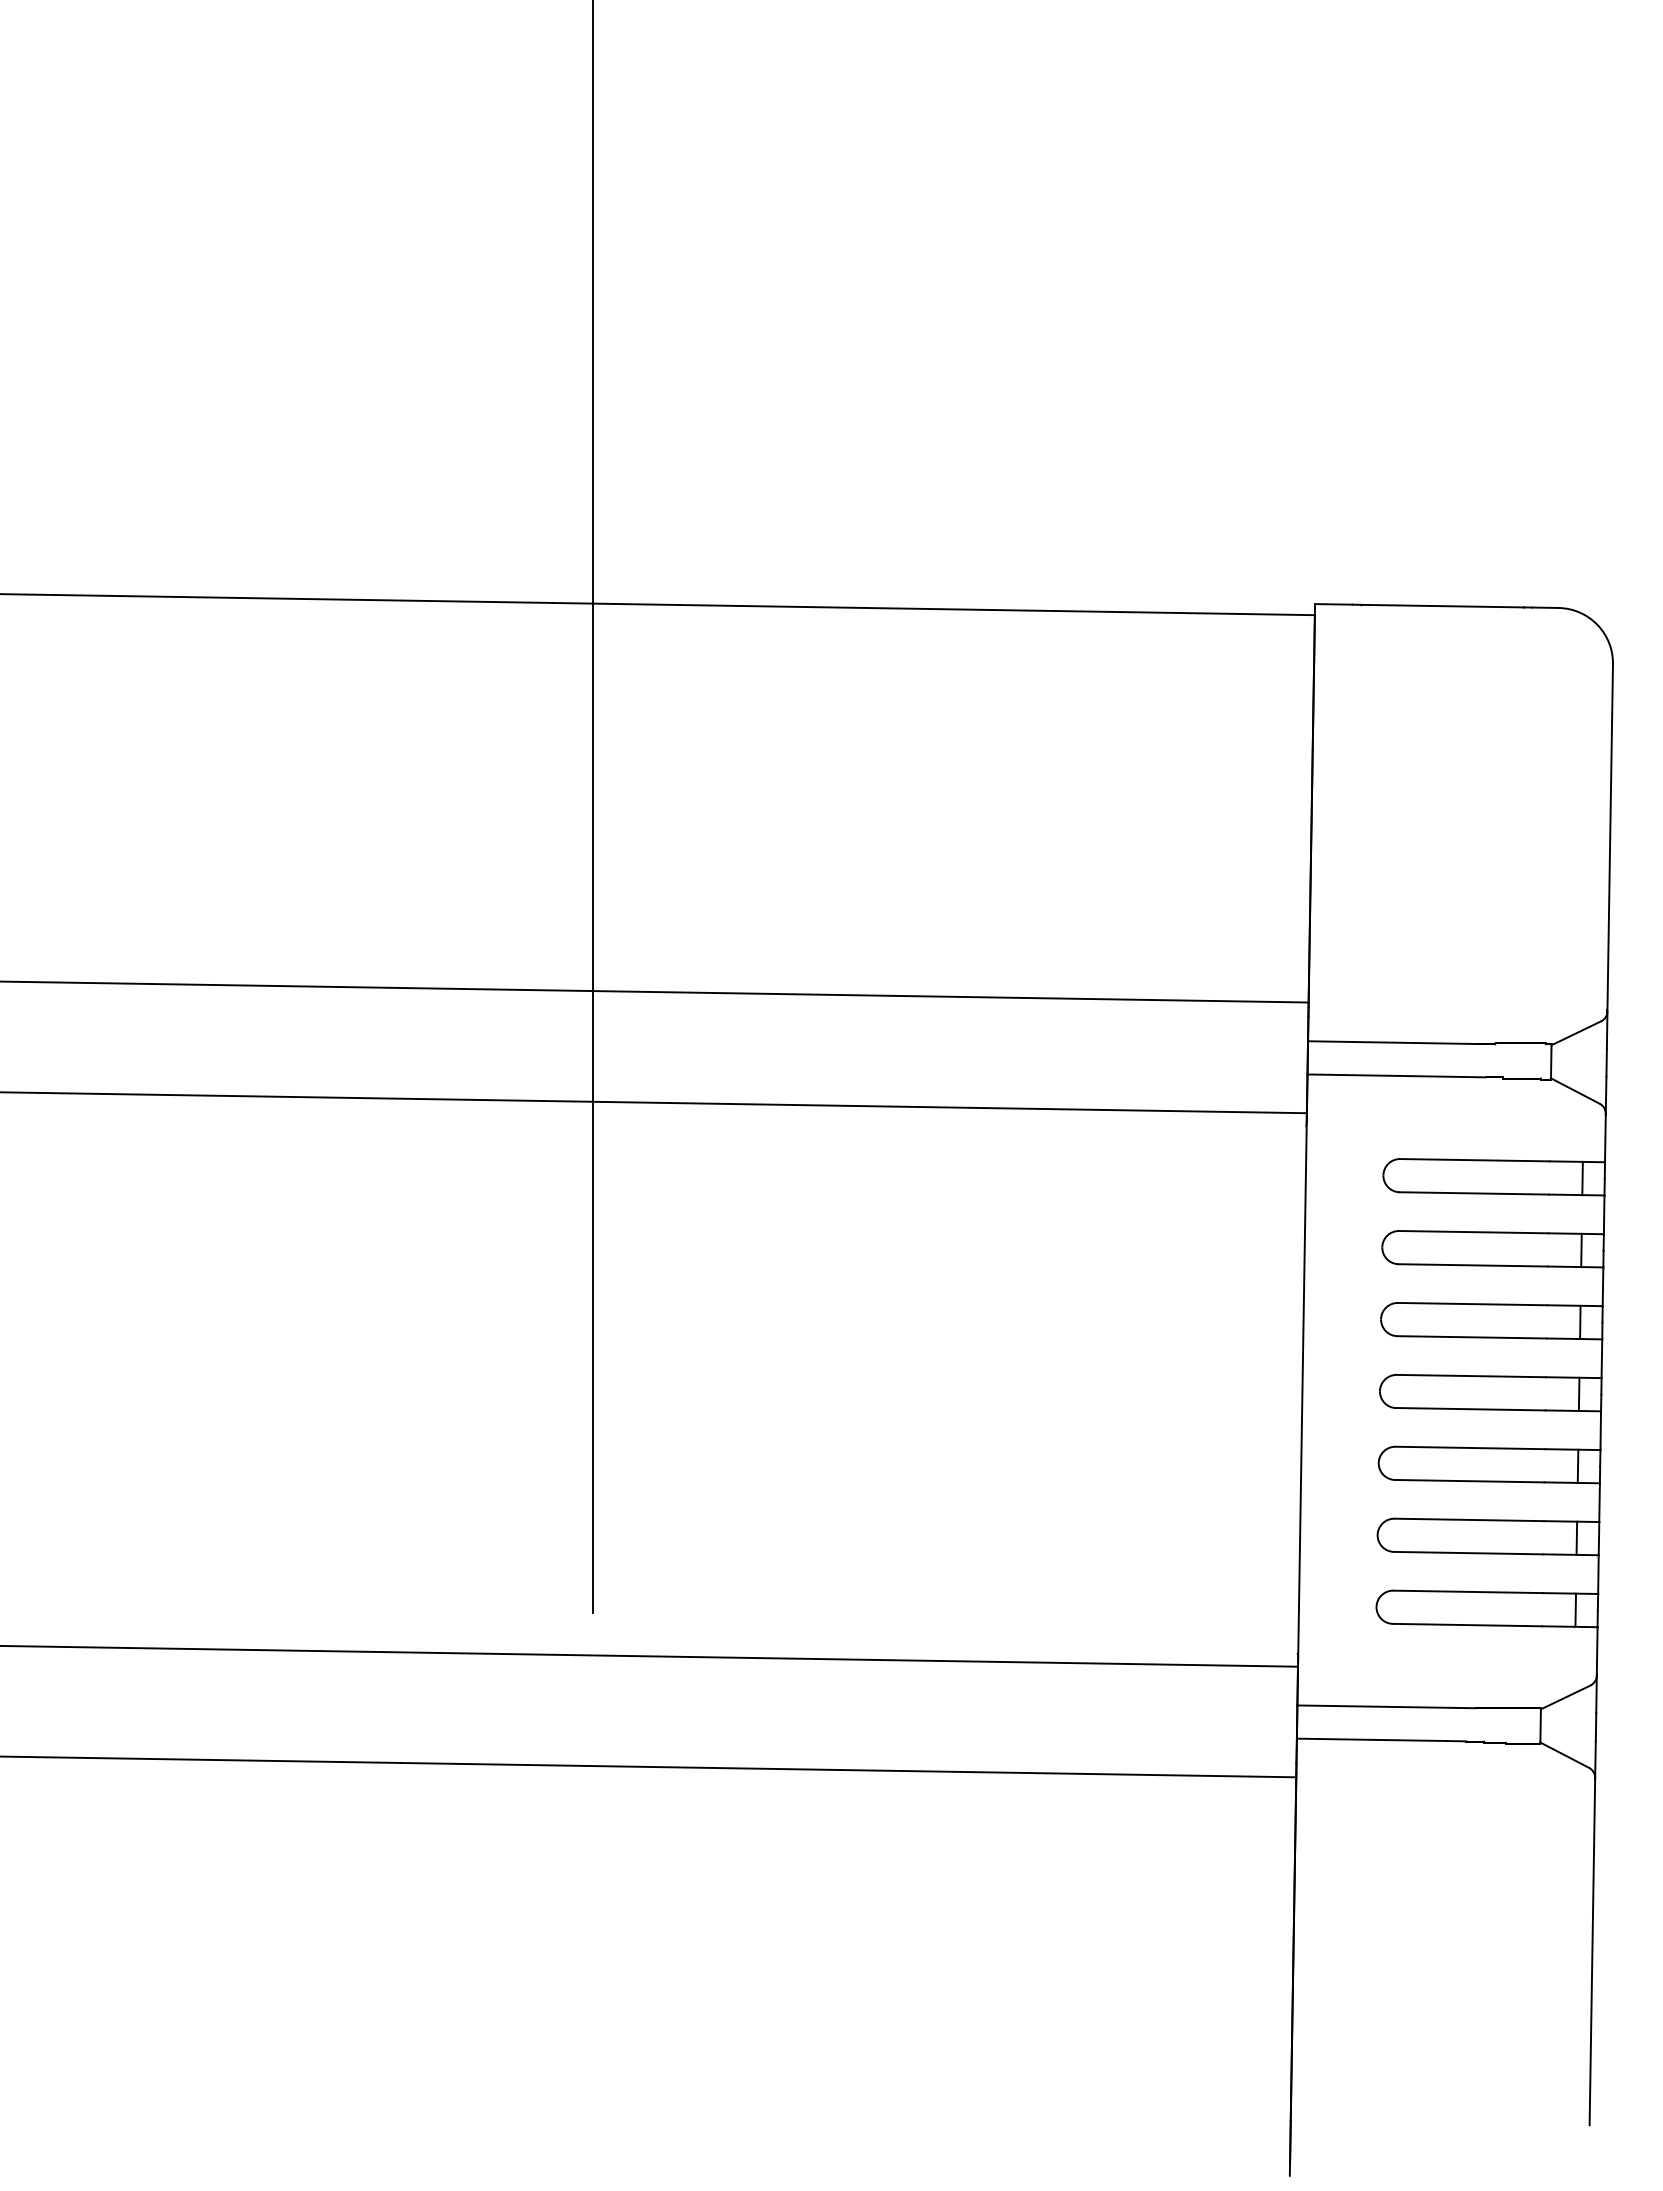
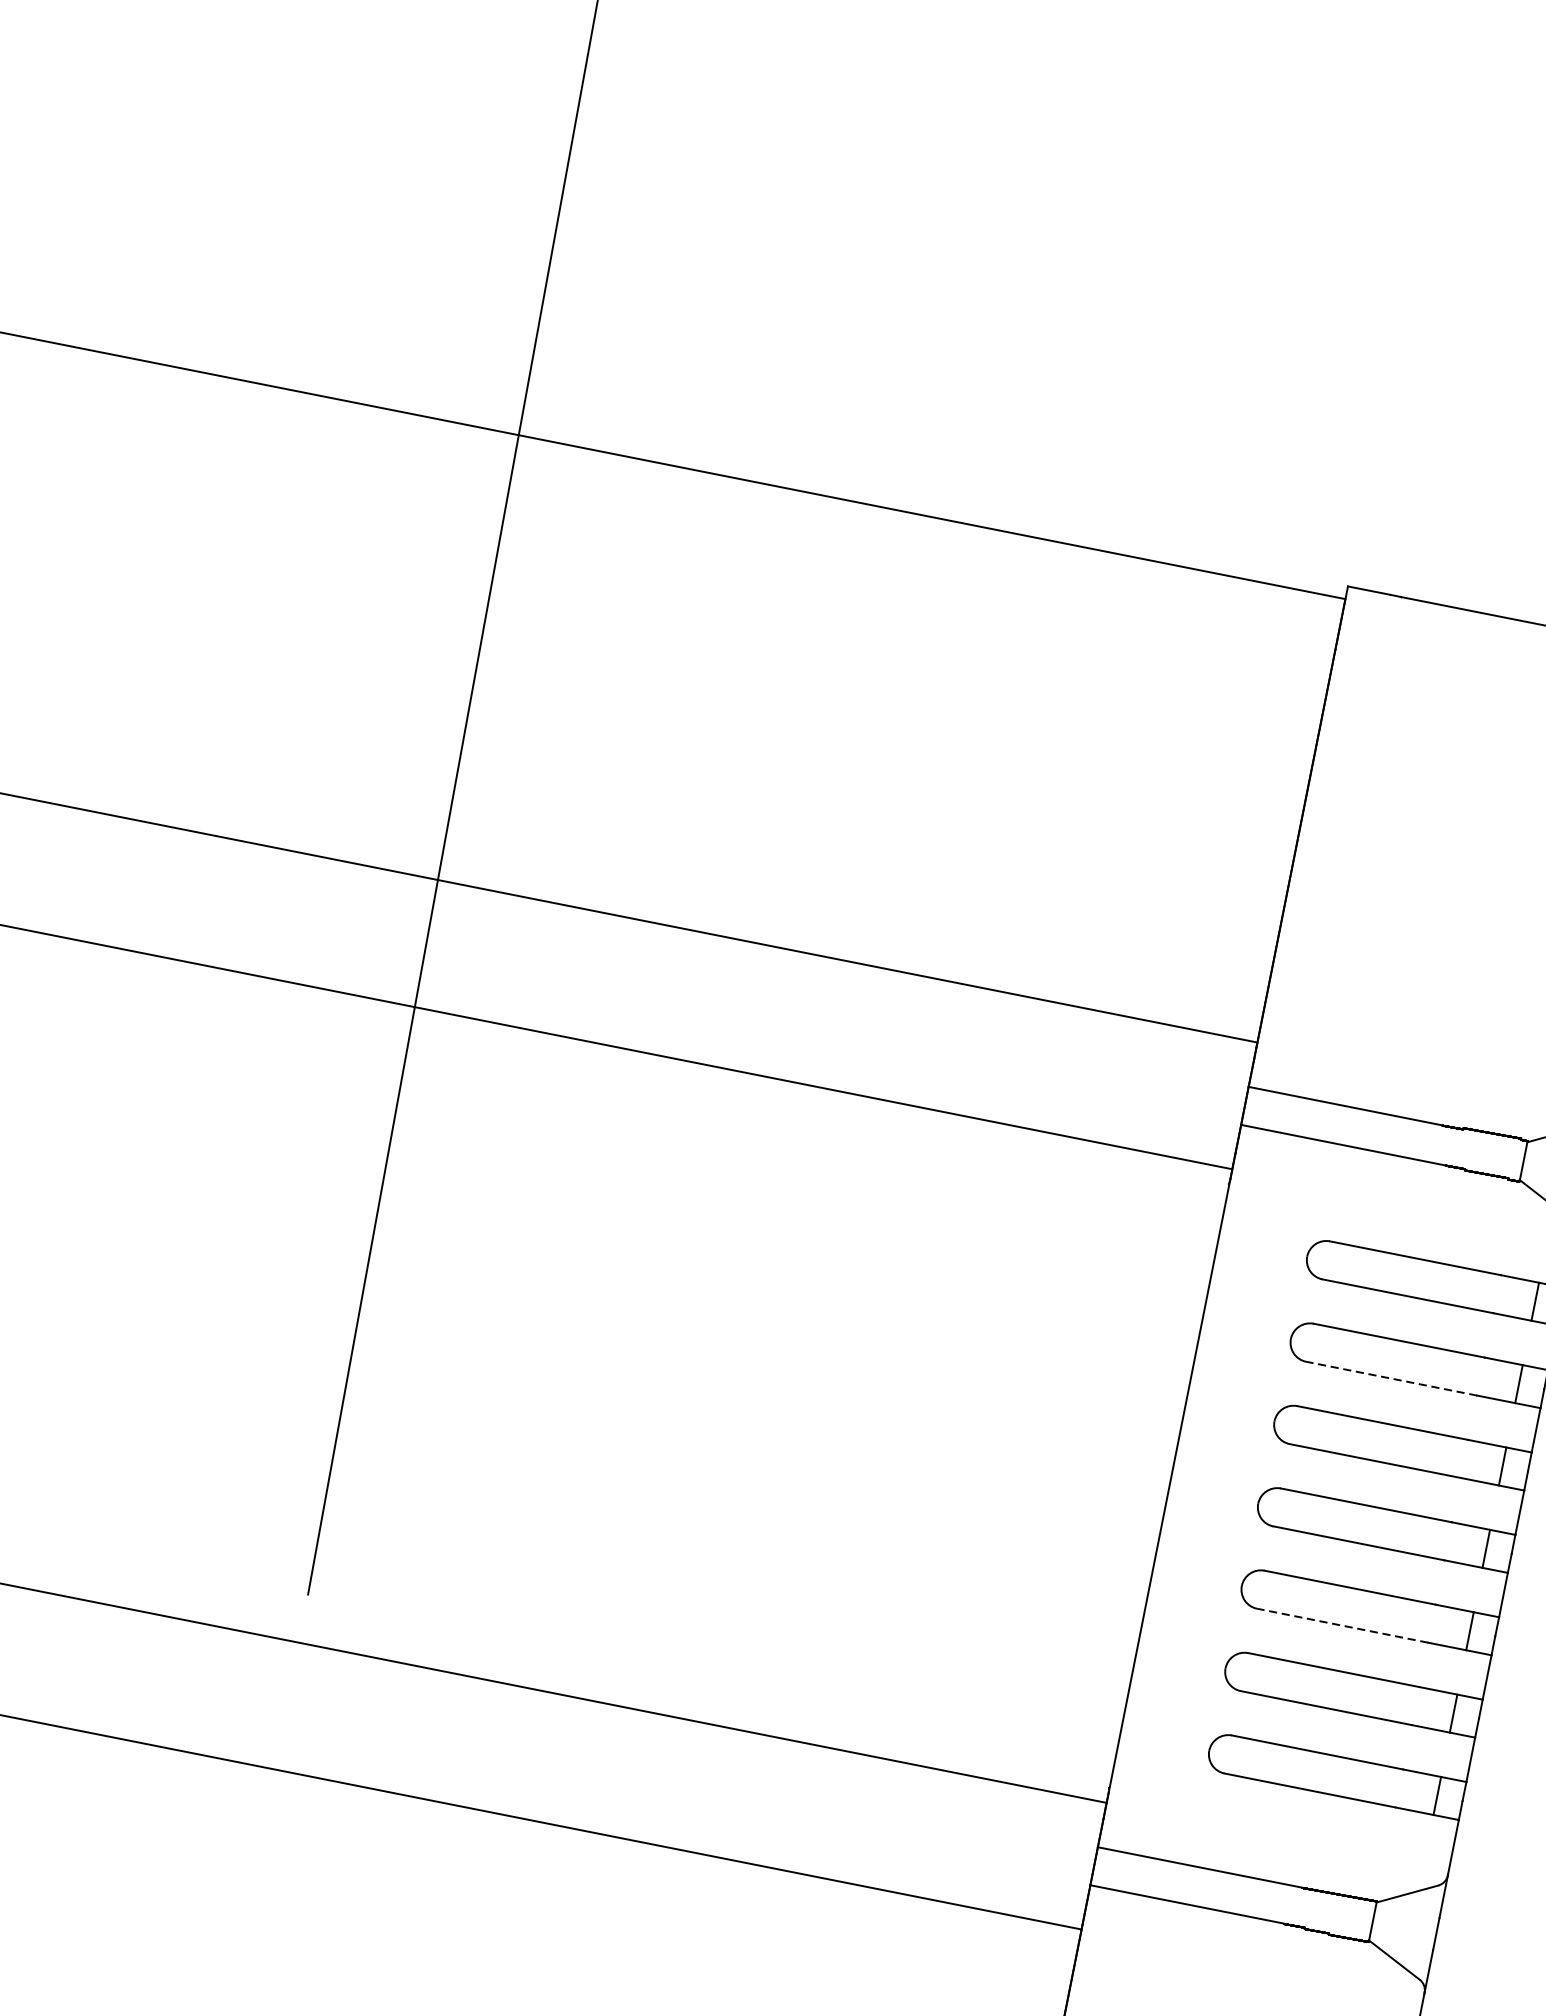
line: (1473, 1265) -> (1391, 1378), solid -> dashed
line: (1469, 1481) -> (1342, 1626), solid -> dashed

